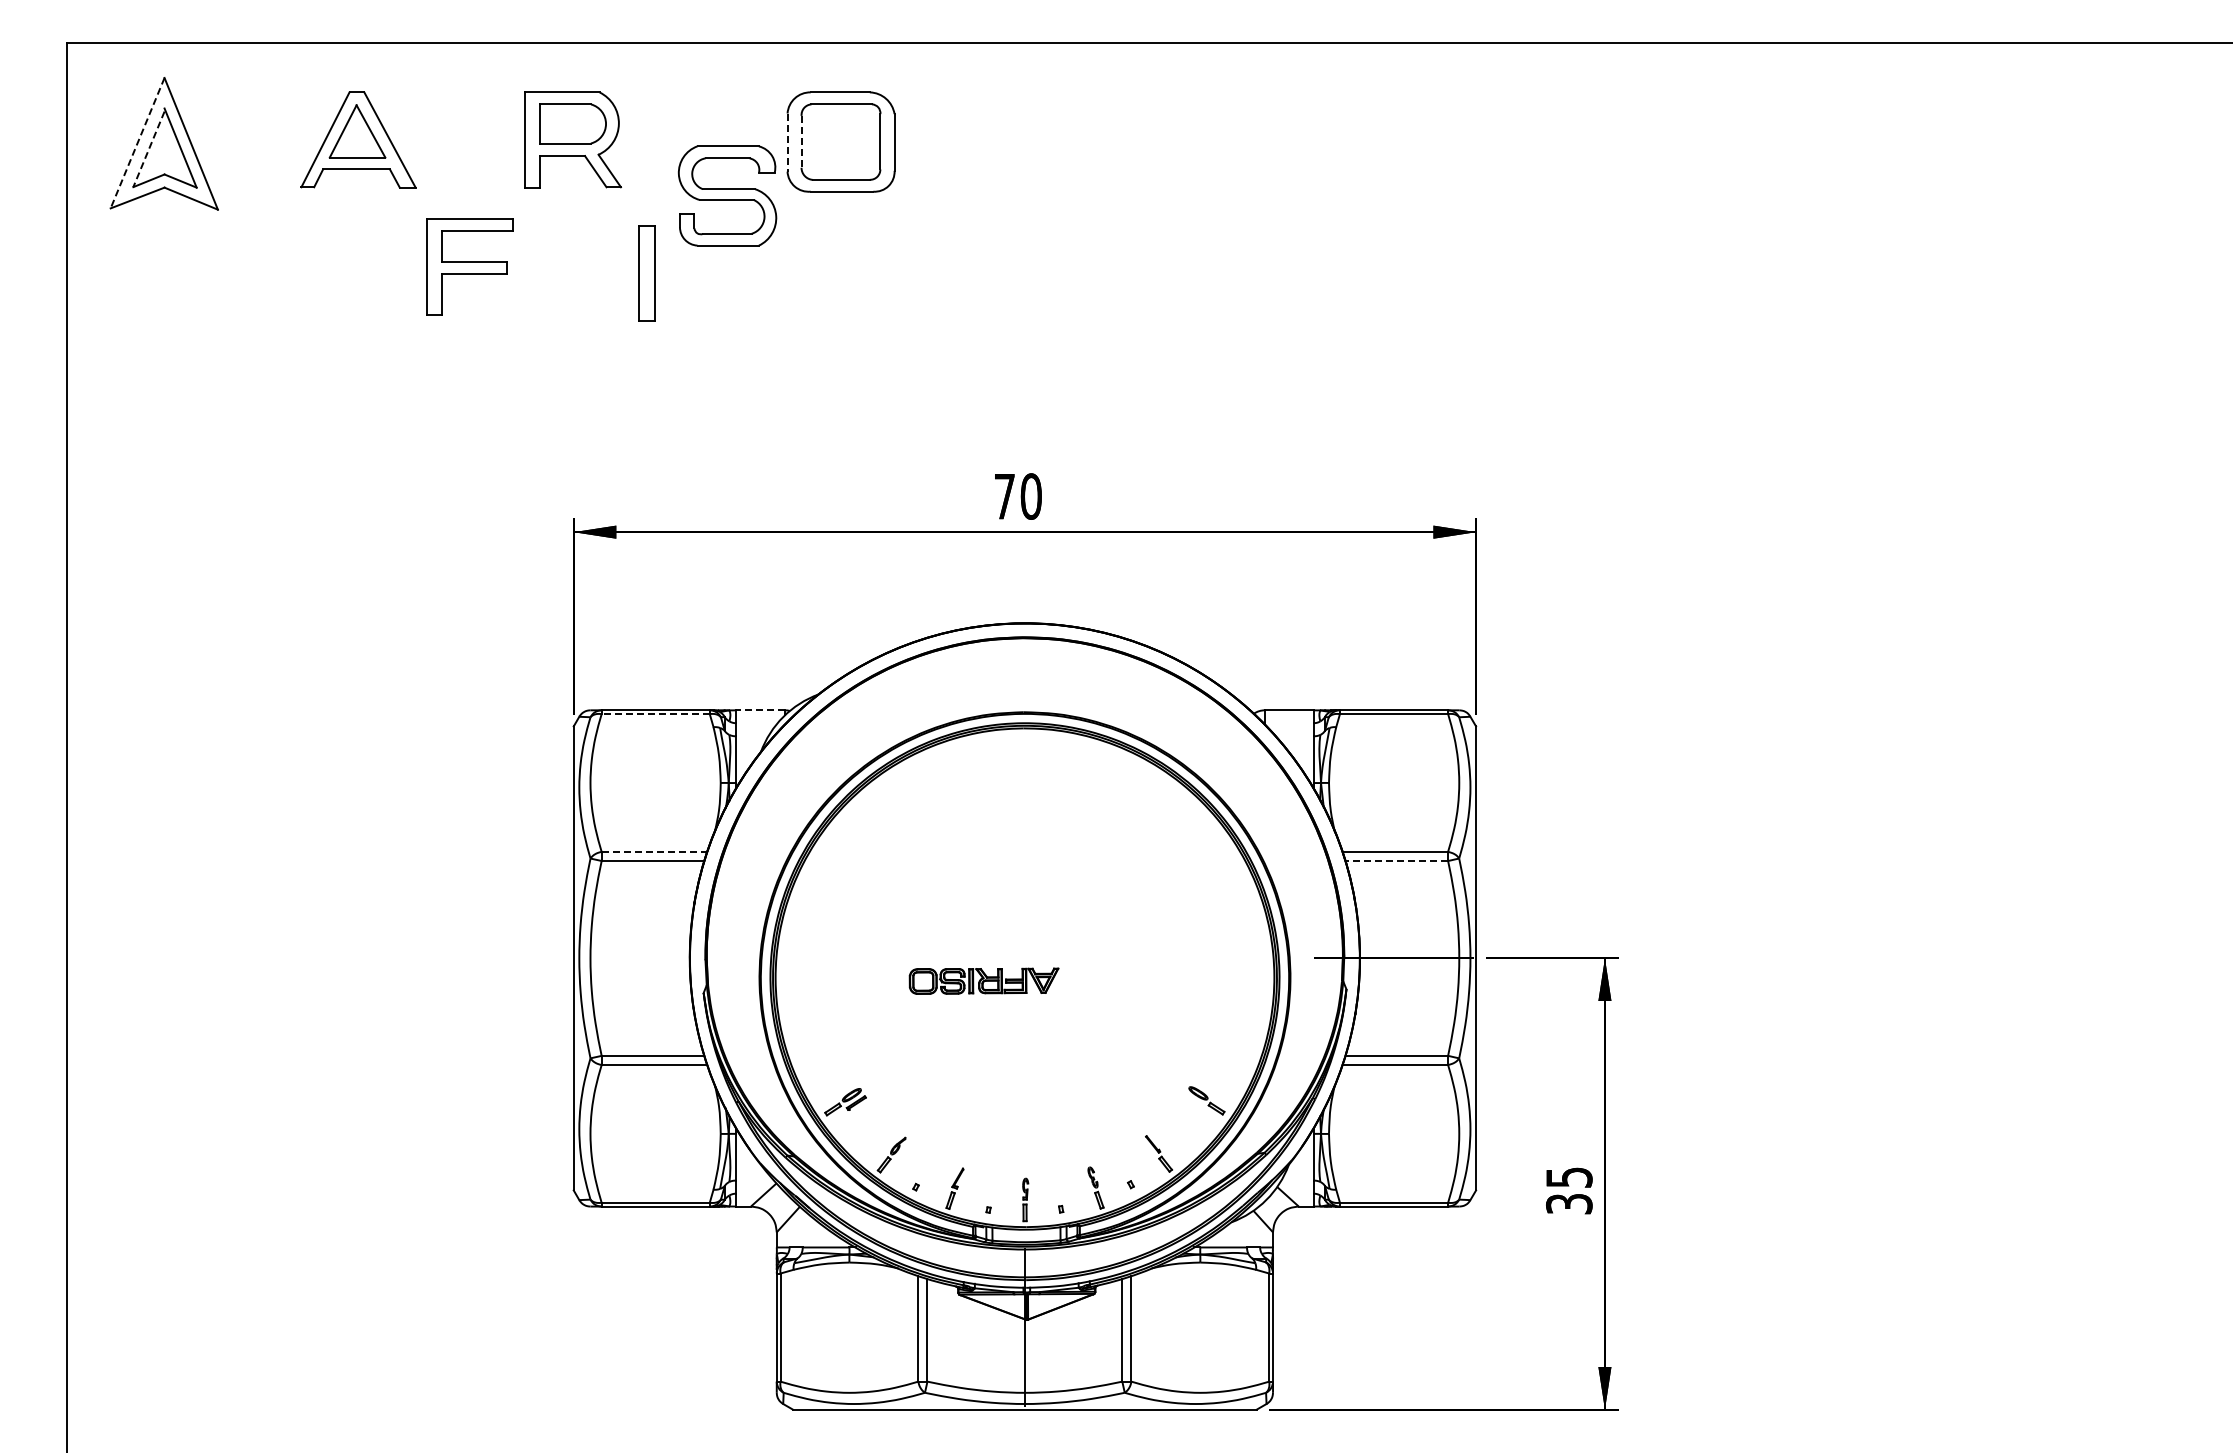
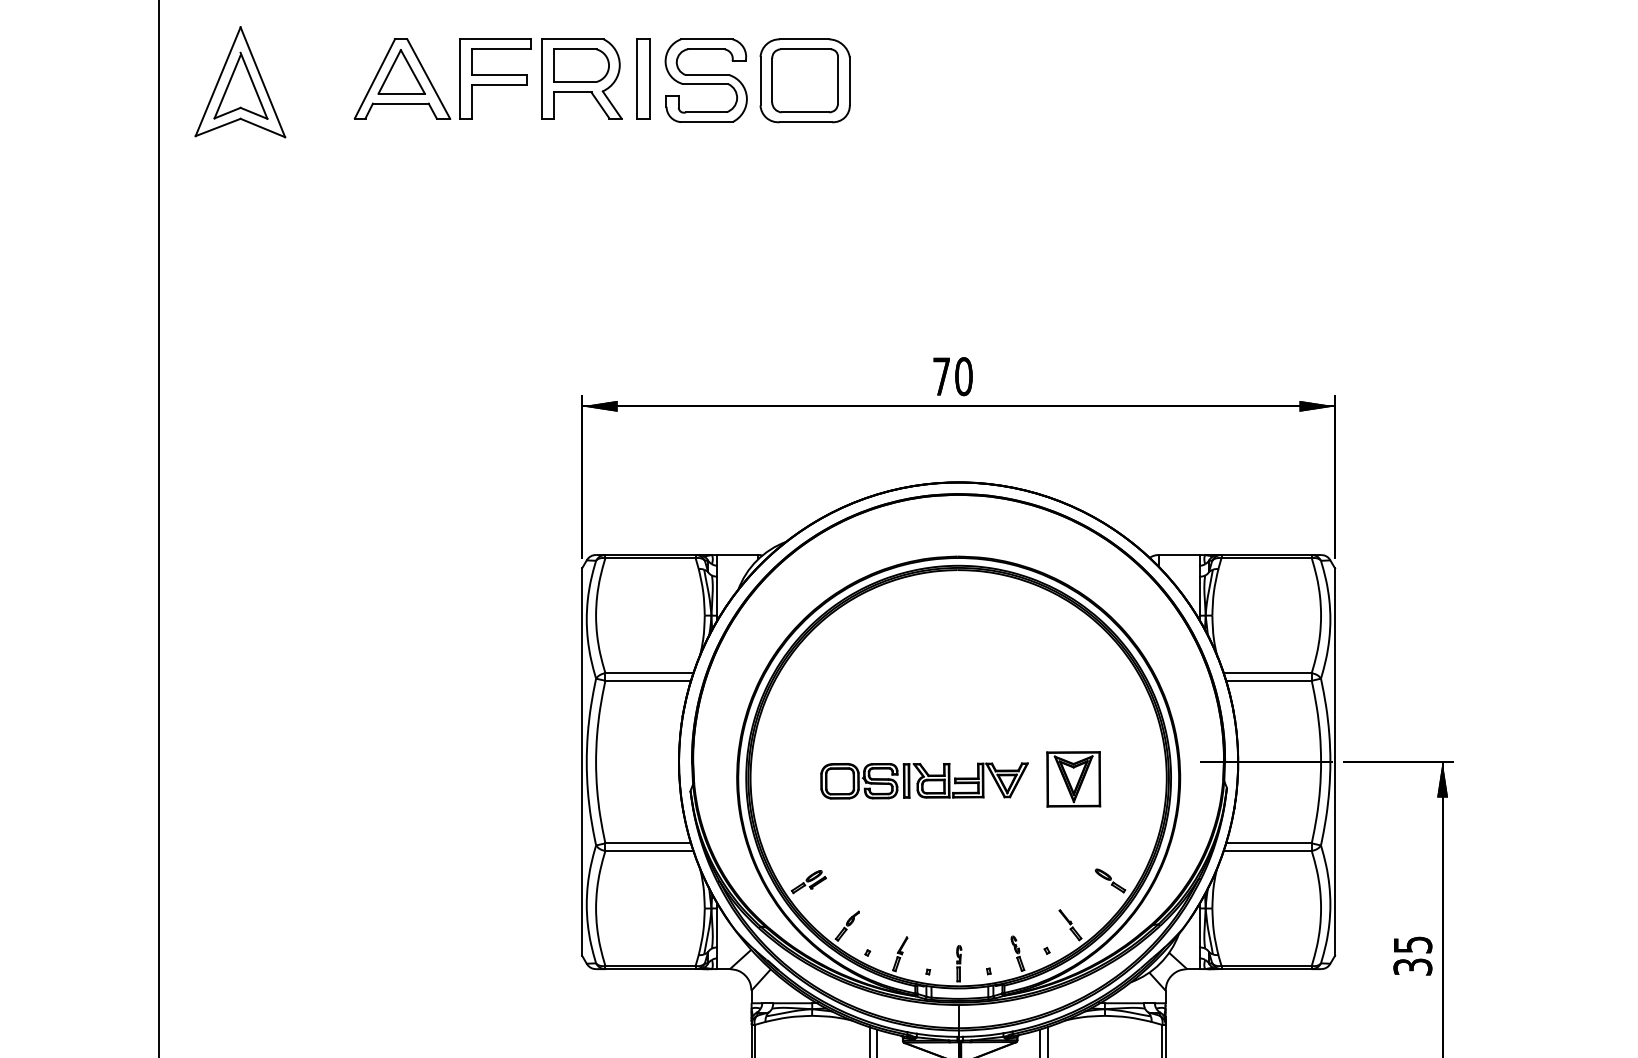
line: (801, 141) -> (772, 80), dashed -> solid
line: (137, 143) -> (218, 82), dashed -> solid
line: (787, 143) -> (760, 82), dashed -> solid
line: (148, 149) -> (227, 87), dashed -> solid
part: (727, 195) -> (706, 80), moved
part: (469, 266) -> (495, 78), moved
part: (646, 273) -> (642, 78), moved
line: (760, 710) -> (737, 555), dashed -> solid
line: (655, 714) -> (650, 558), dashed -> solid
line: (654, 851) -> (649, 672), dashed -> solid
line: (1396, 861) -> (1268, 681), dashed -> solid
part: (1162, 978) -> (1073, 778), added
part: (983, 981) -> (924, 781), size x1.67

